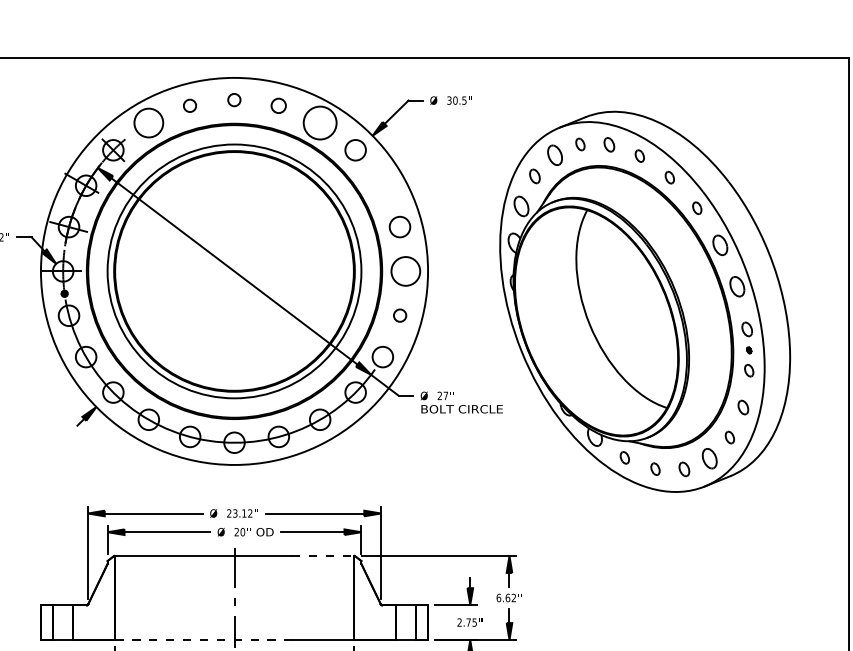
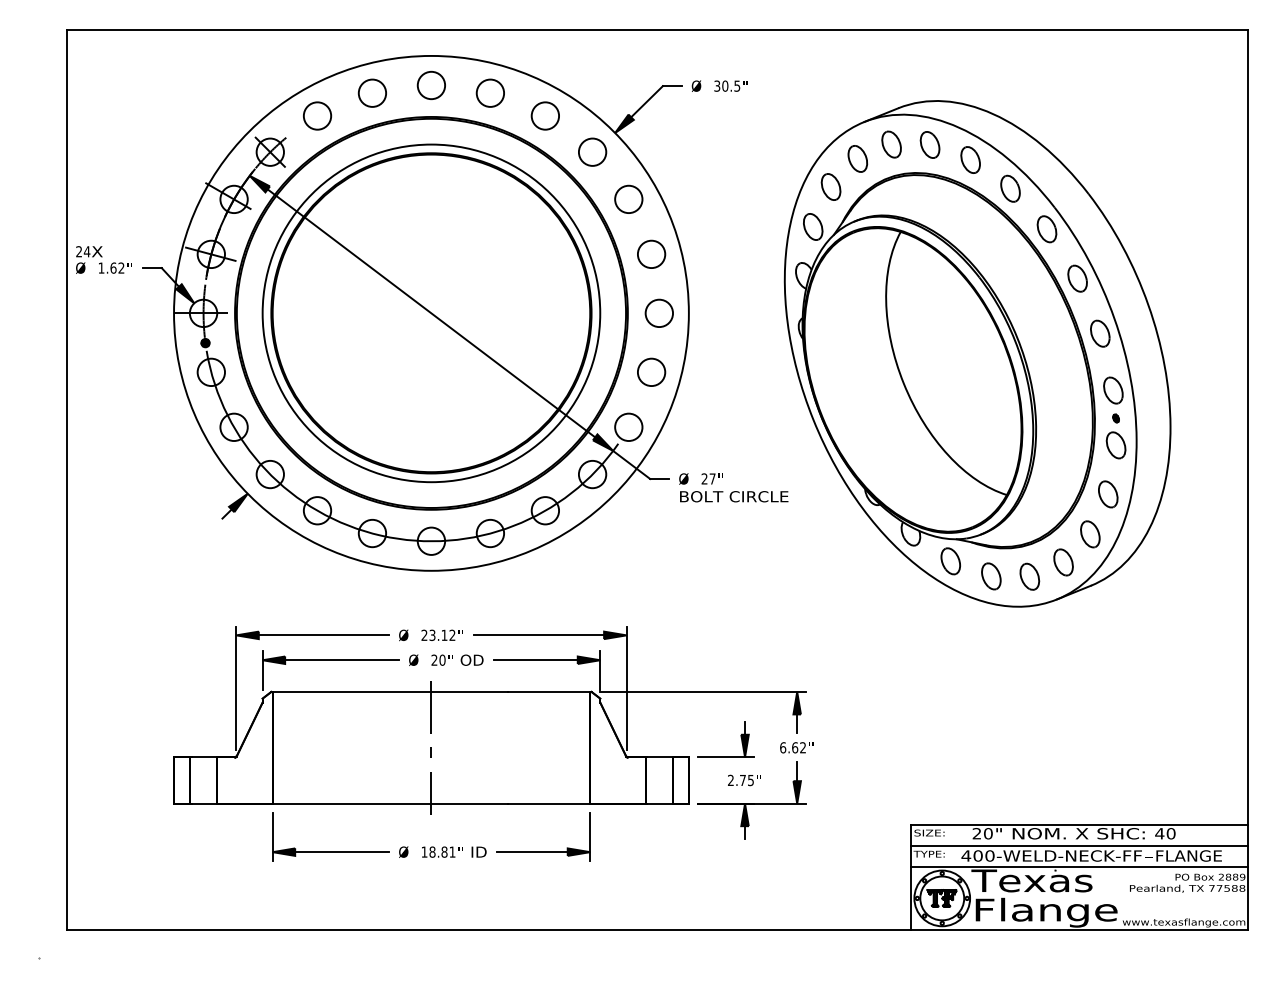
circle: (233, 100) -> (430, 85), size x1.67
circle: (189, 105) -> (371, 92), size x1.67
circle: (278, 105) -> (489, 92), size x1.43
circle: (148, 122) -> (317, 115), size x0.71
circle: (320, 122) -> (545, 115), size x0.62
part: (580, 144) -> (891, 144), size x1.67
part: (608, 144) -> (929, 144), size x1.43
part: (639, 155) -> (970, 159), size x1.67
part: (534, 176) -> (830, 186), size x1.43
part: (669, 177) -> (1010, 188), size x1.67
circle: (382, 185) -> (628, 198), added
part: (696, 208) -> (1046, 229), size x1.67
circle: (405, 271) -> (659, 313), size x0.71
circle: (399, 315) -> (651, 371), size x1.67
part: (747, 329) -> (1113, 390), size x1.43
part: (748, 370) -> (1115, 445), size x1.67
part: (743, 407) -> (1108, 494), size x1.43
part: (729, 437) -> (1090, 534), size x1.67
part: (624, 457) -> (950, 561), size x1.67
part: (655, 469) -> (991, 576), size x1.67
part: (684, 469) -> (1029, 576), size x1.43
line: (323, 555) -> (549, 691), dashed -> solid
line: (203, 639) -> (390, 803), dashed -> solid

